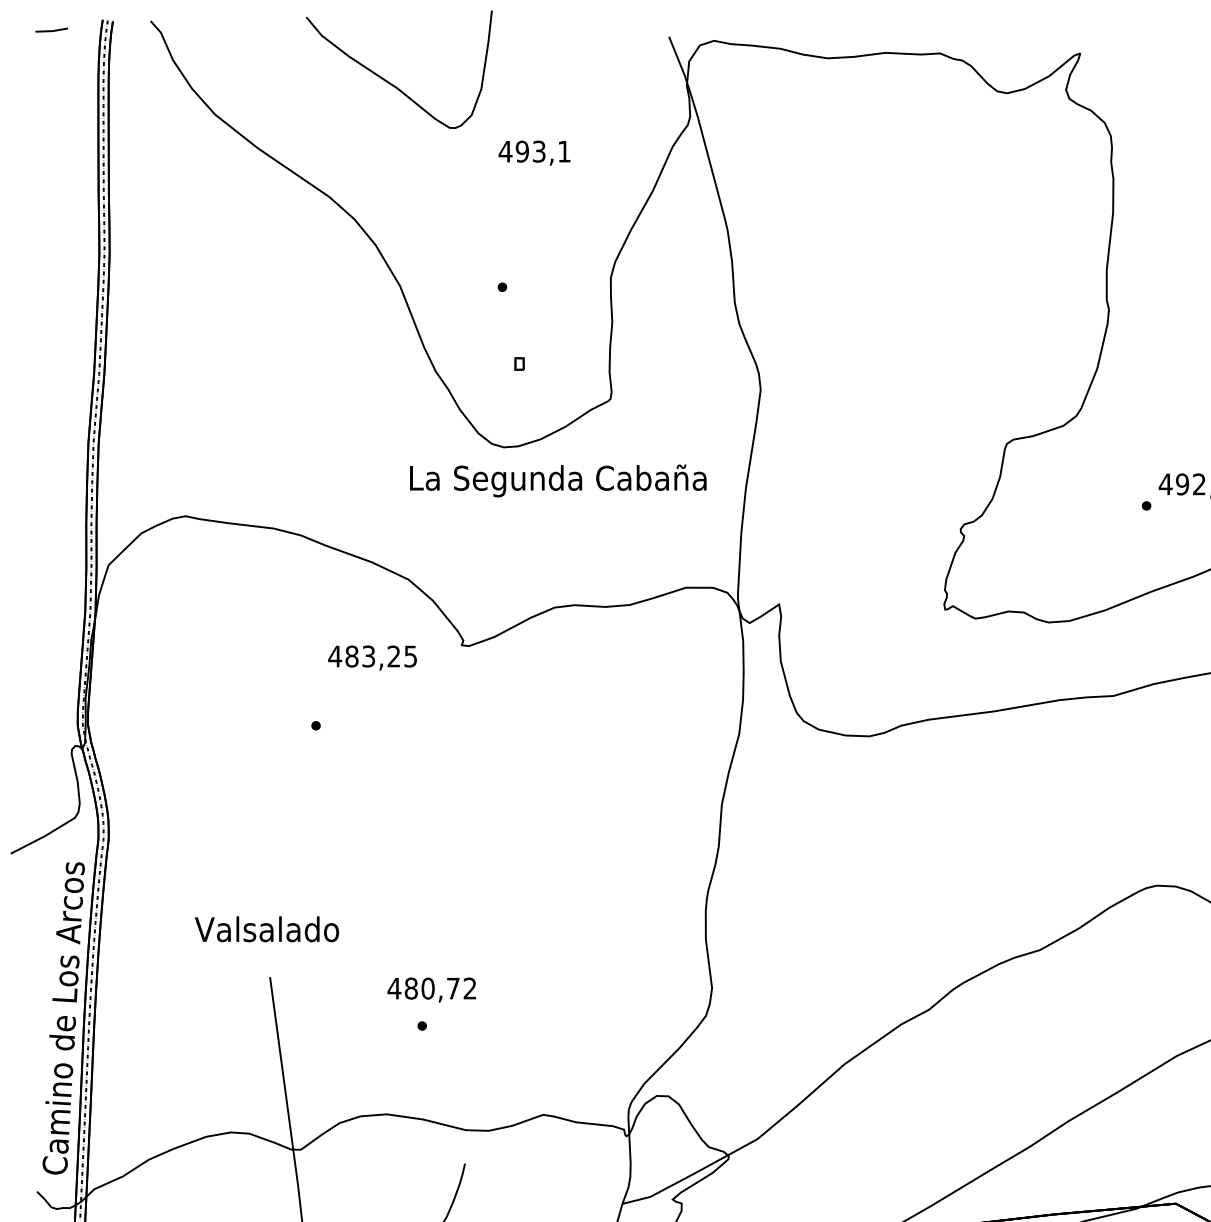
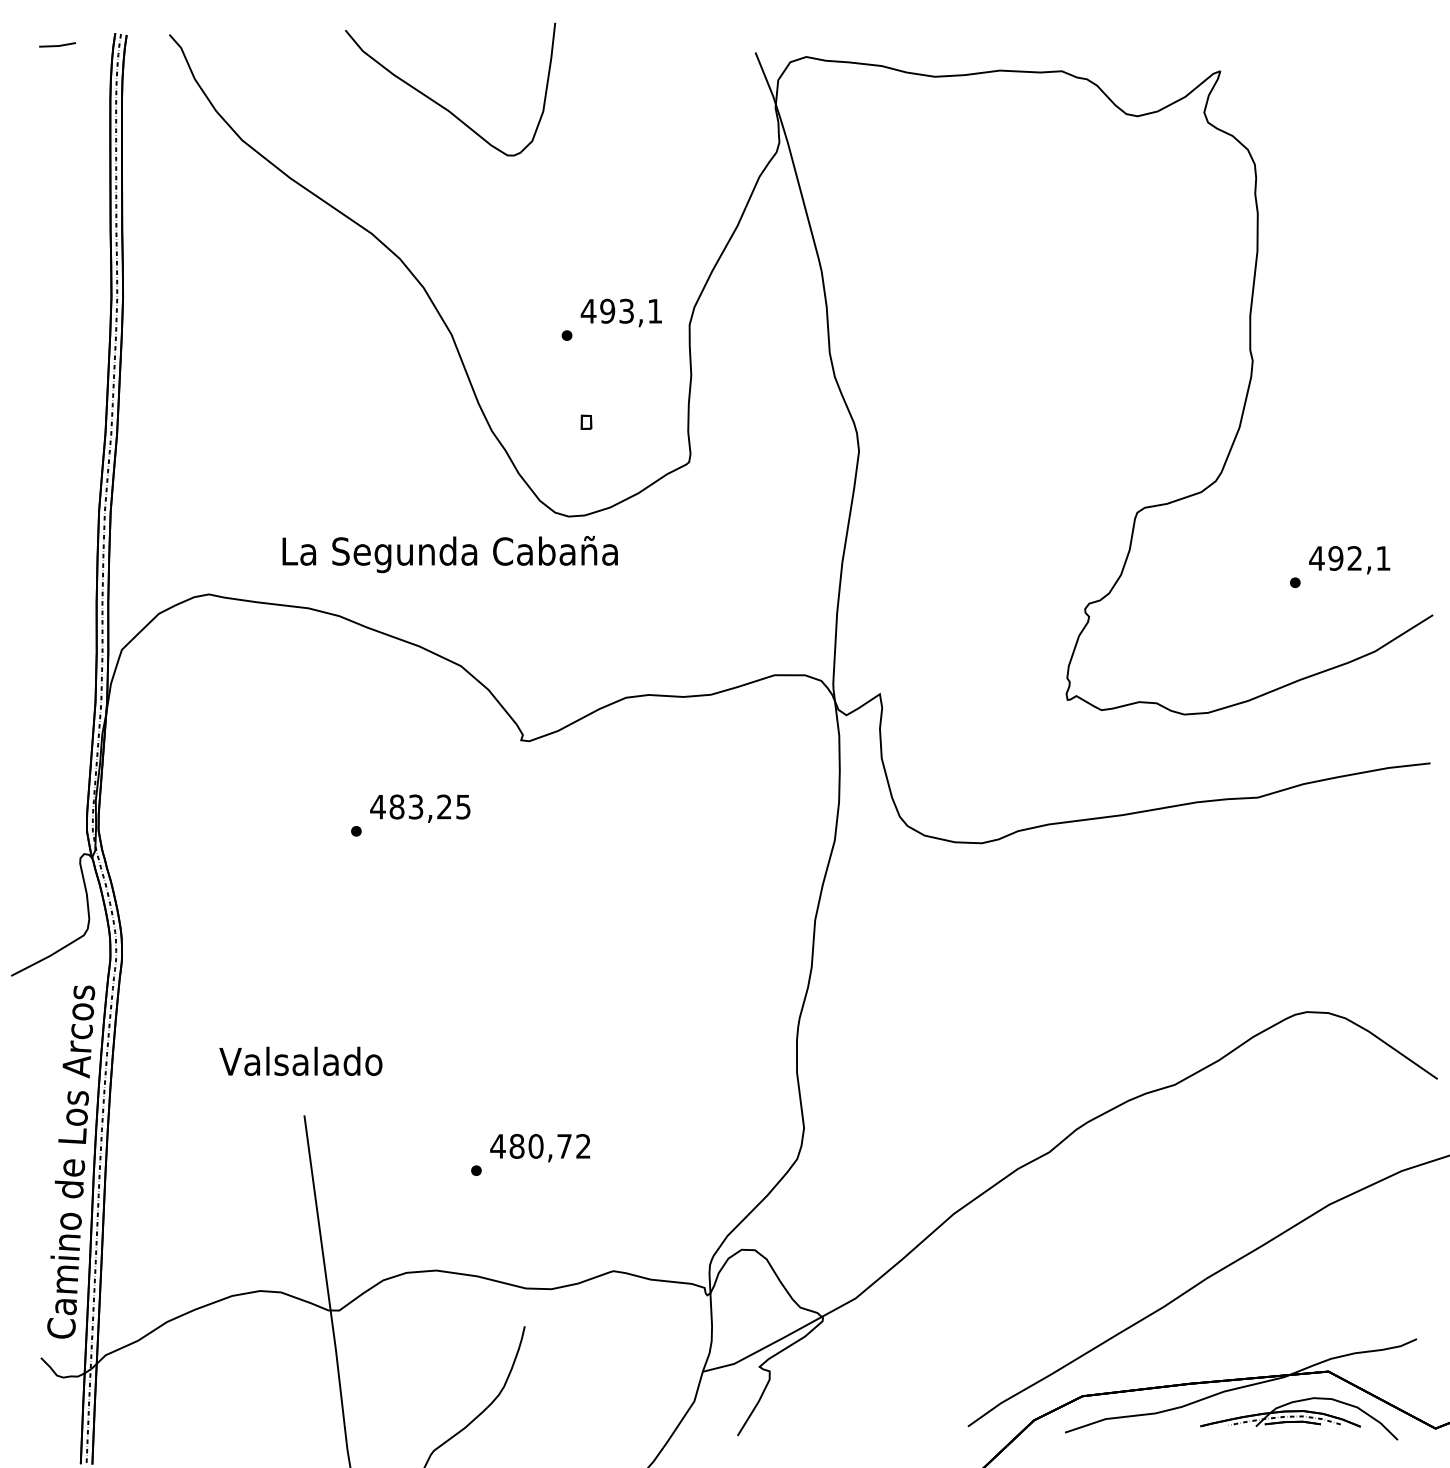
text: (533, 152) -> (620, 312), moved
text: (557, 480) -> (449, 554), moved
text: (372, 657) -> (420, 808), moved
text: (432, 990) -> (540, 1148), moved

